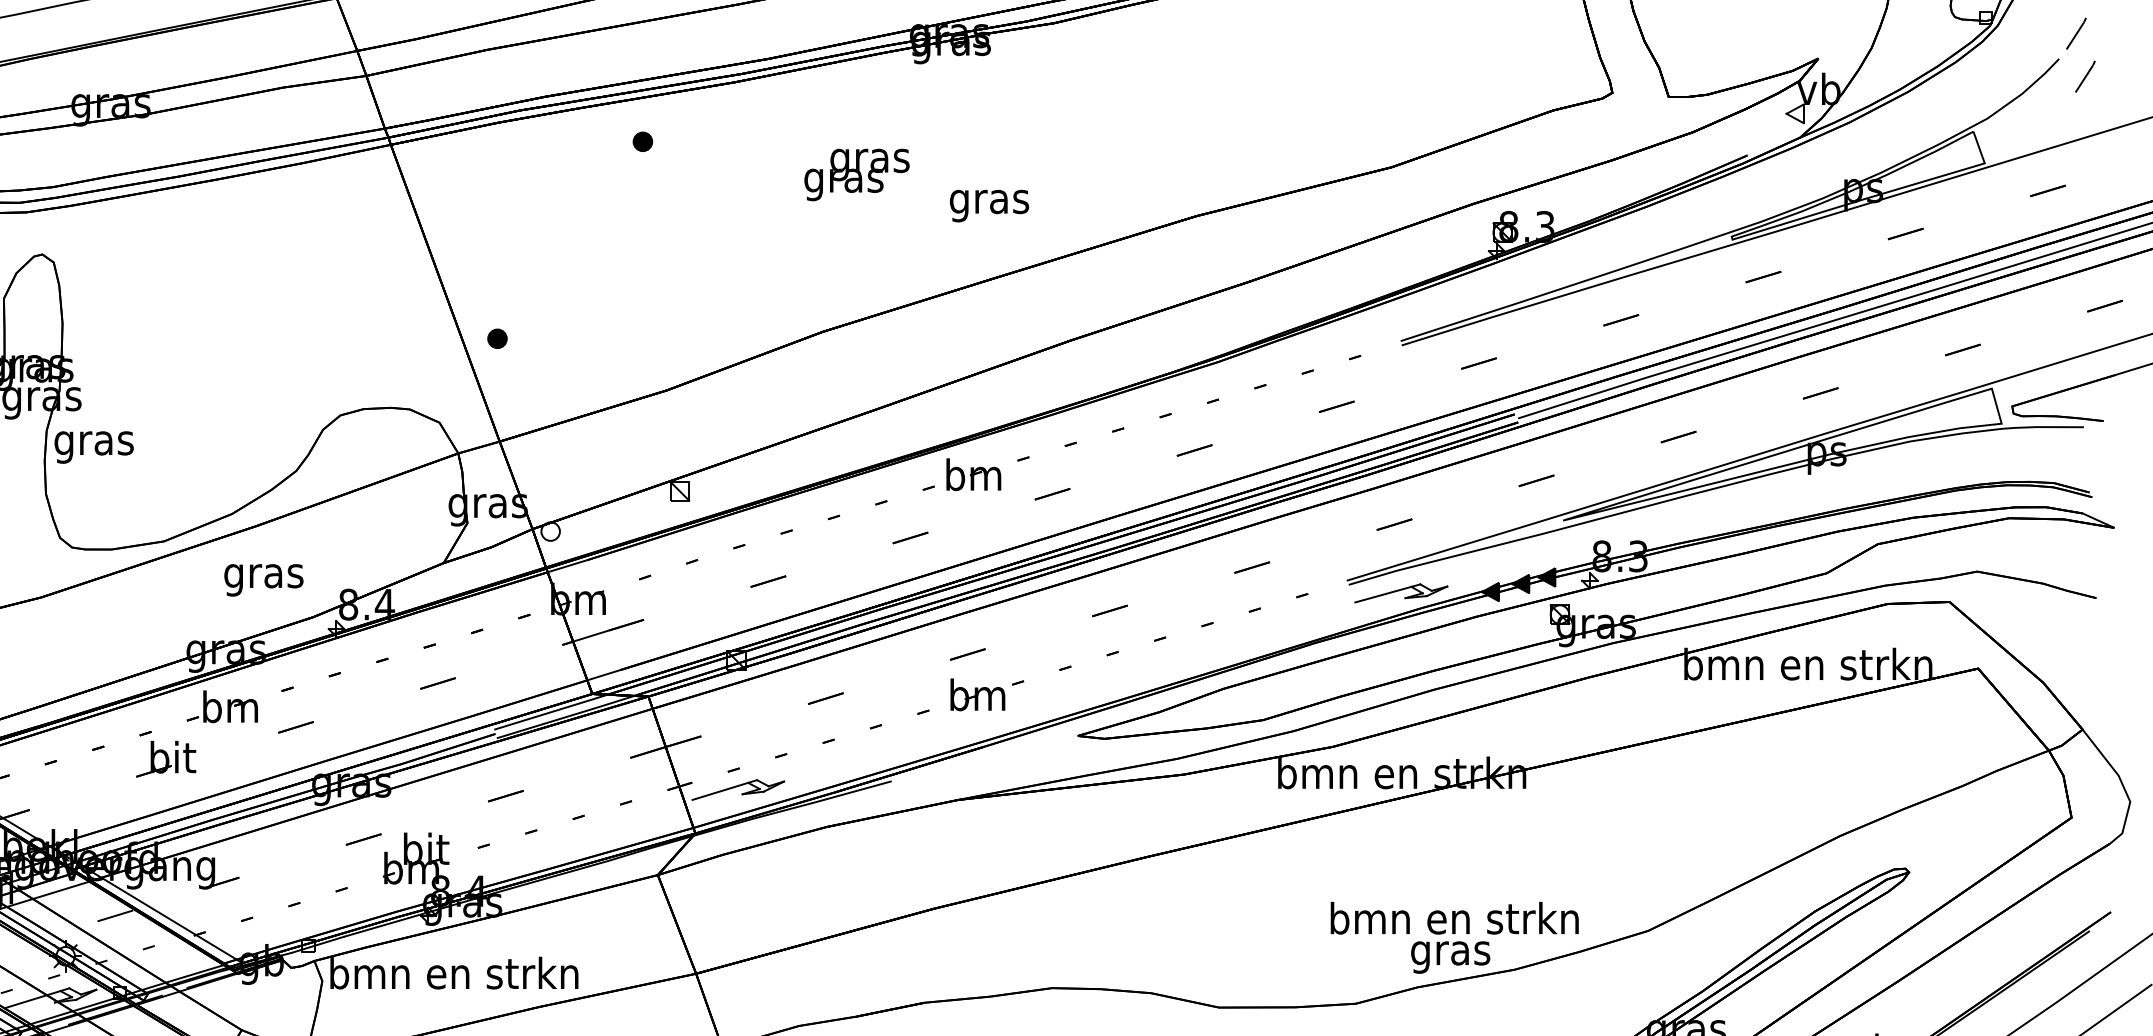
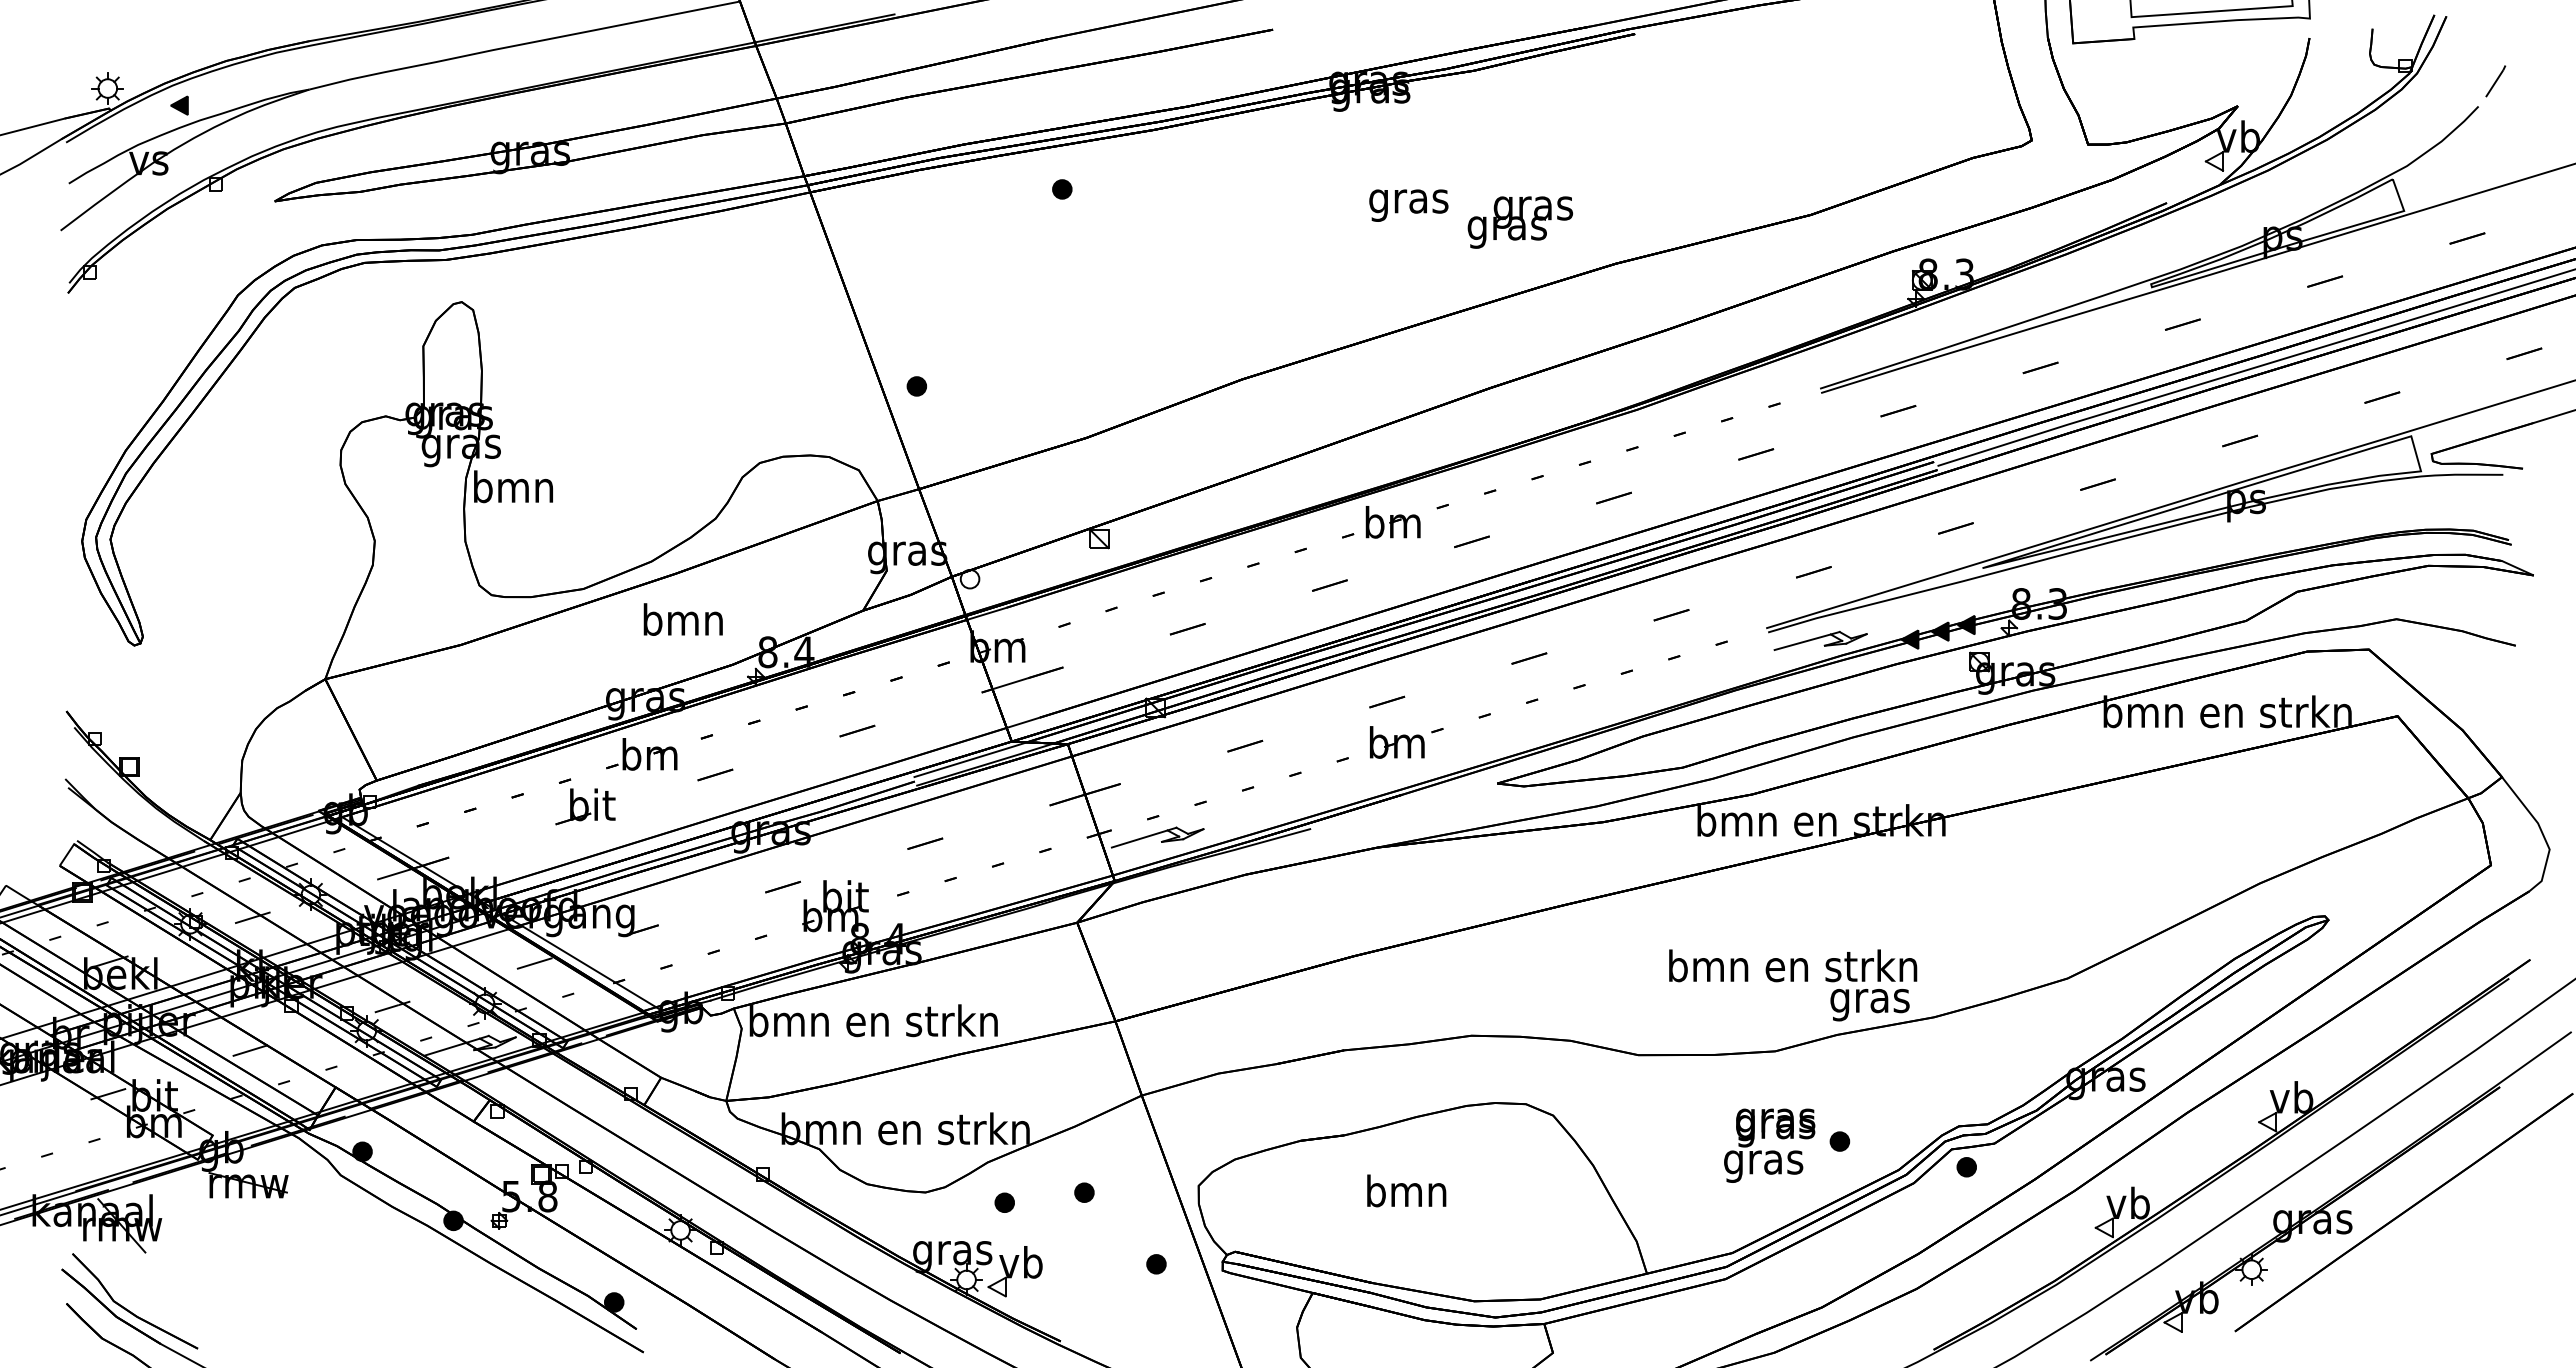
line: (2085, 76) -> (2504, 124), removed
text: (857, 174) -> (1520, 222), moved
text: (989, 205) -> (1408, 205), moved
text: (94, 442) -> (513, 490), gras -> bmn
text: (263, 575) -> (682, 623), gras -> bmn
text: (1455, 917) -> (1793, 965), moved

